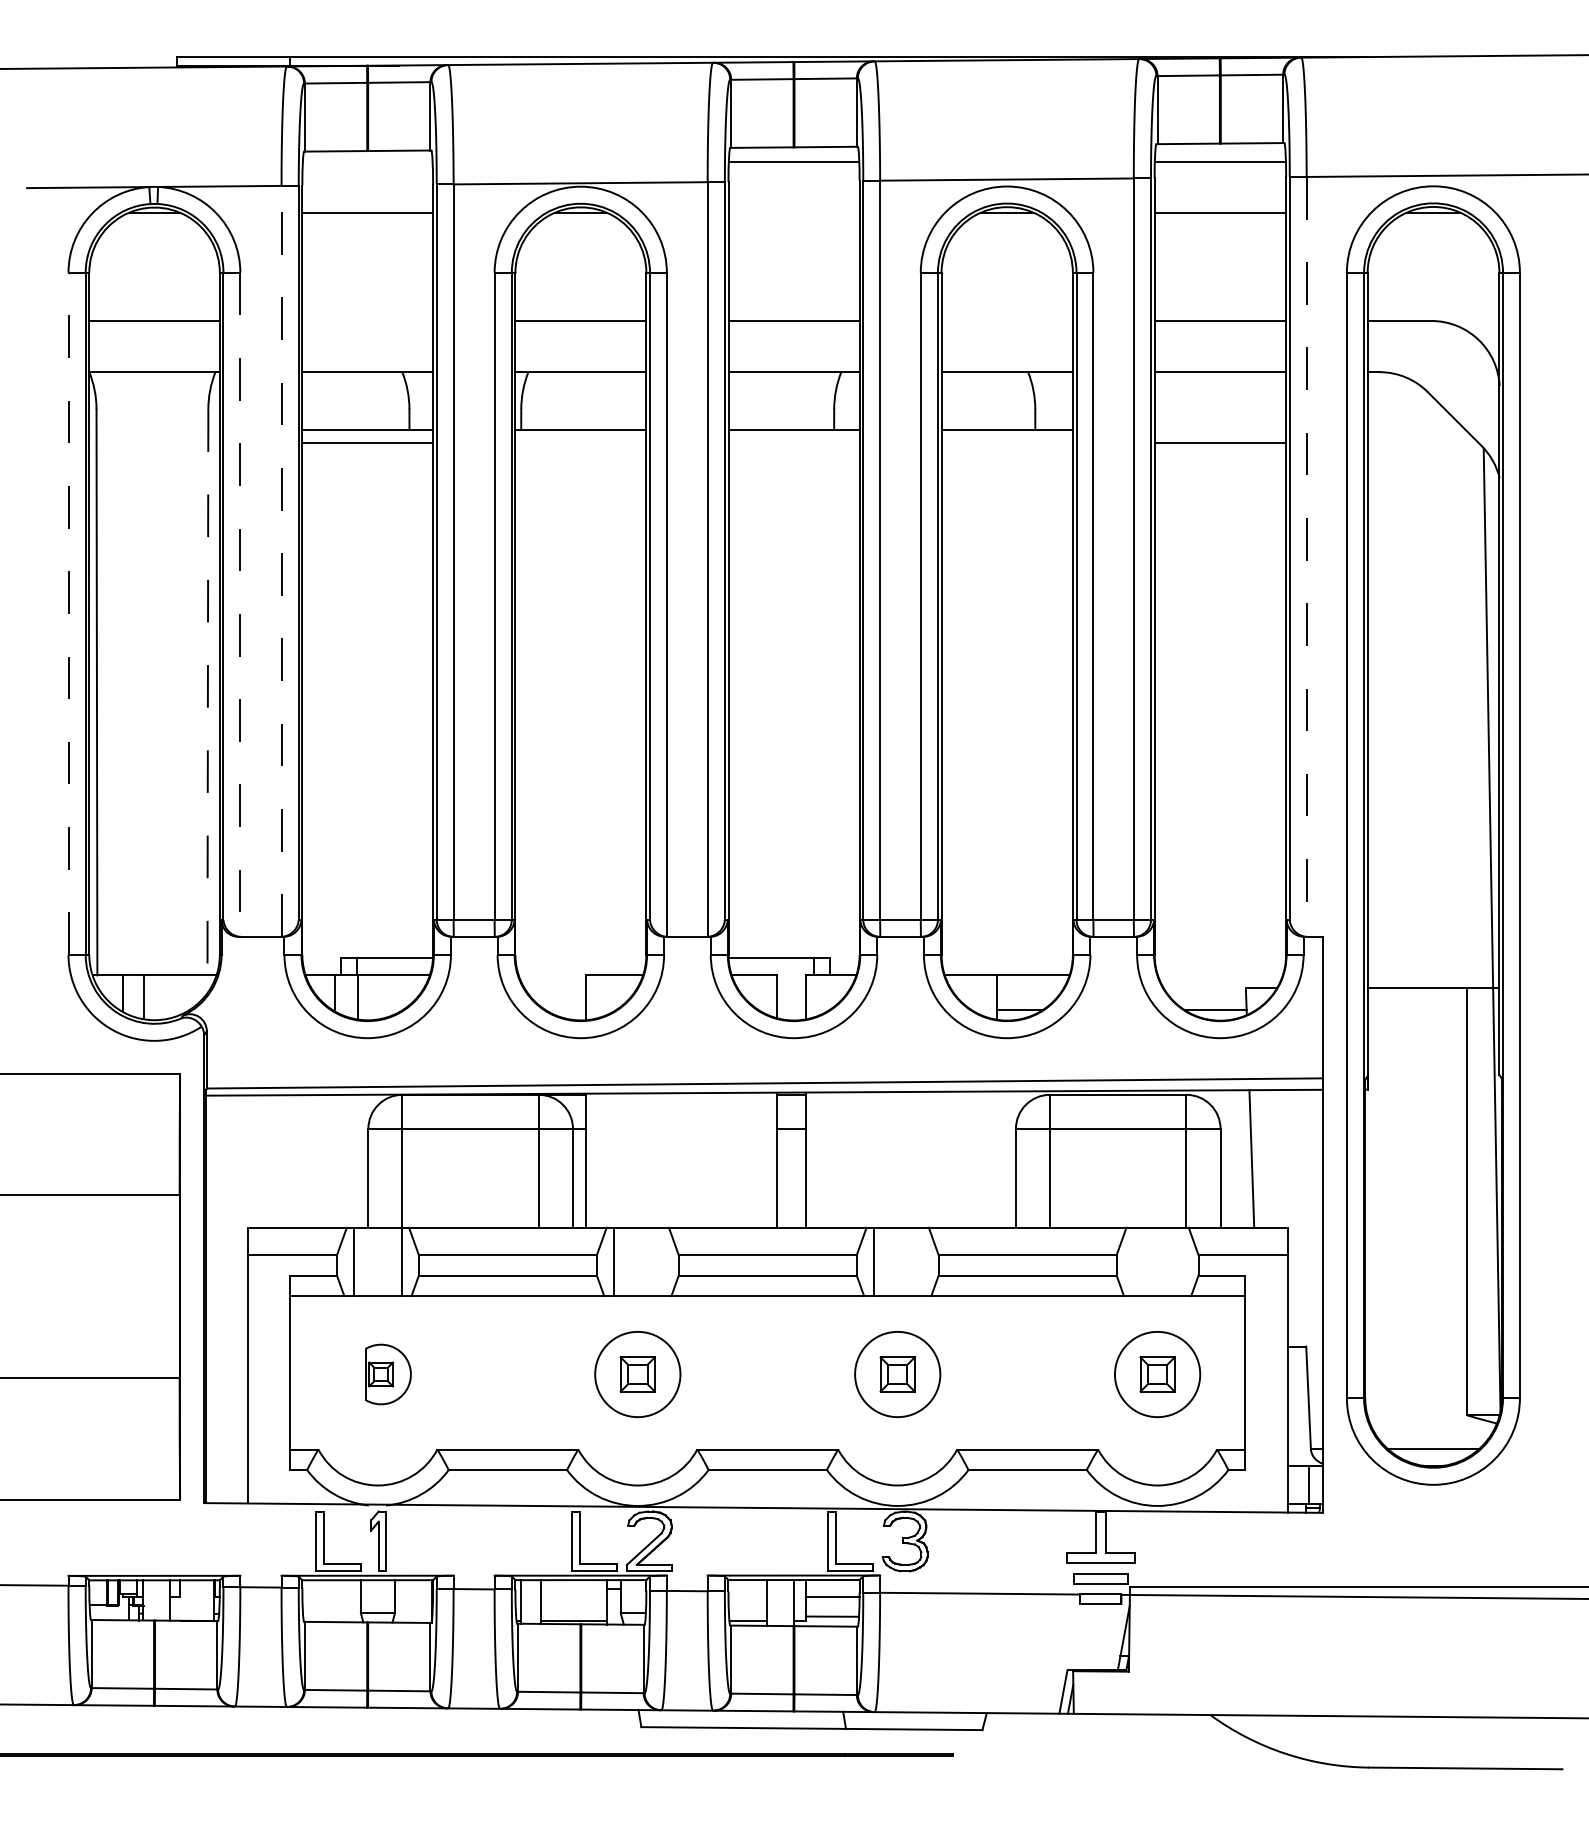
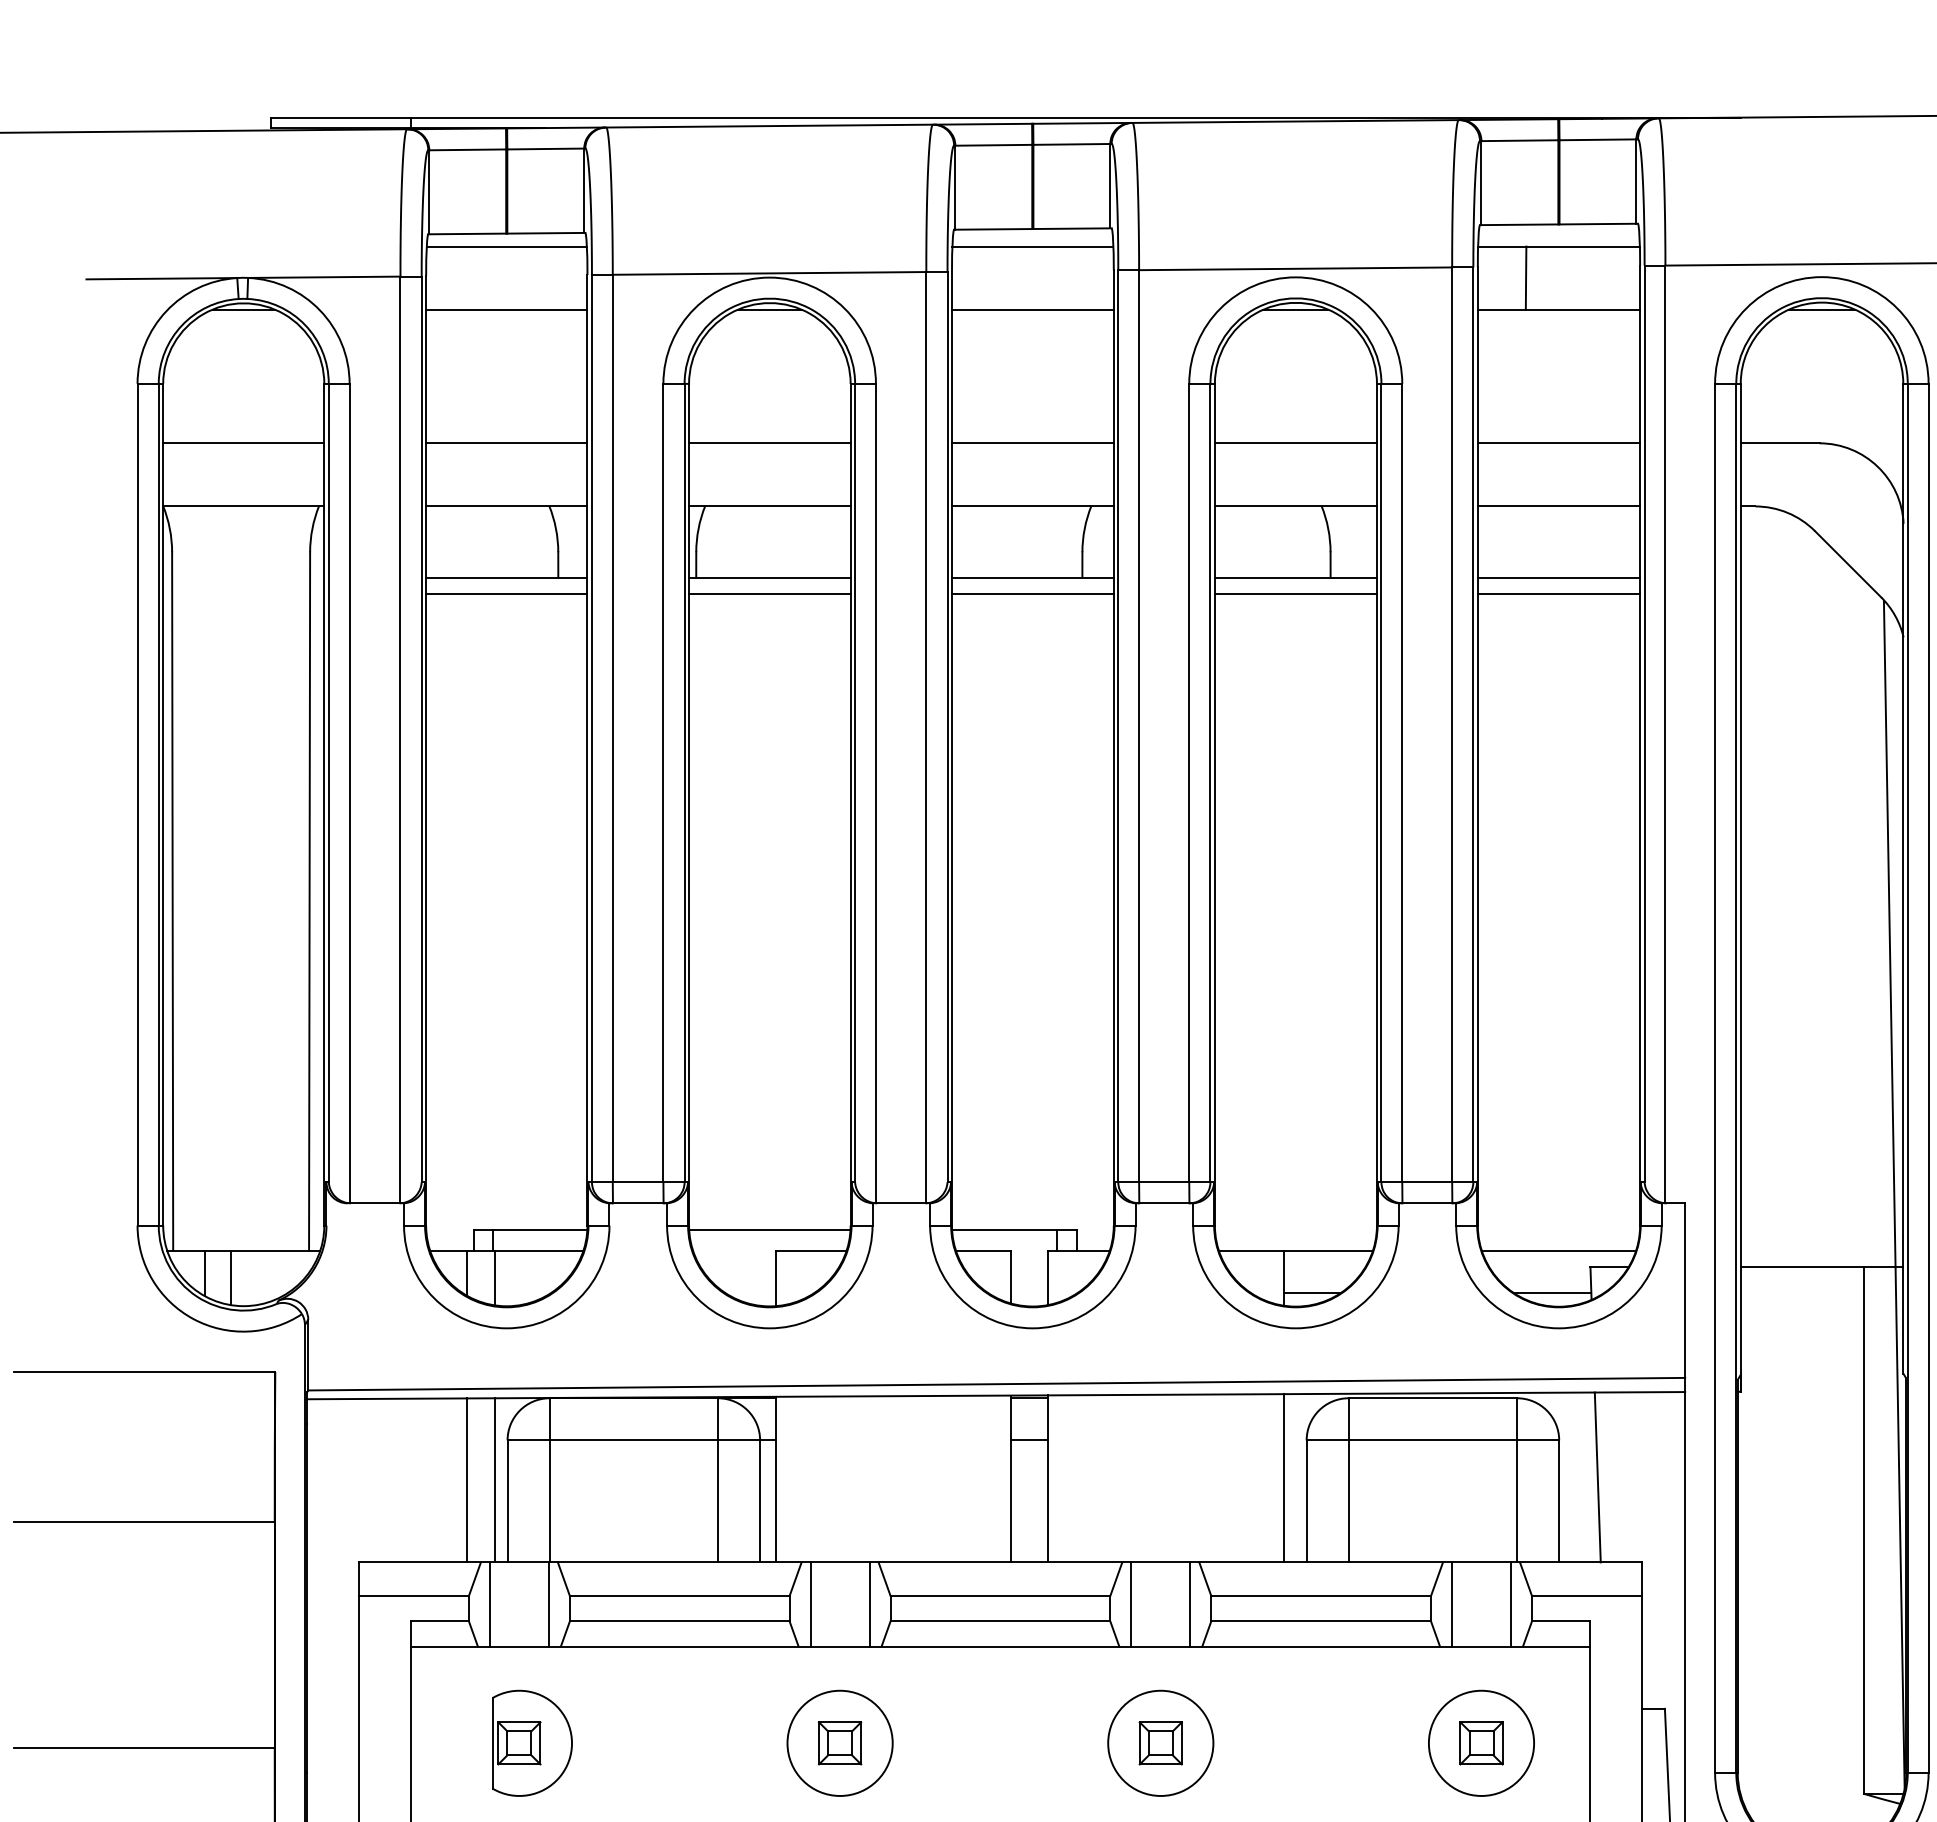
line: (367, 161) -> (506, 246), added
line: (1193, 186) -> (1525, 277), added
line: (793, 212) -> (1032, 309), added
line: (367, 321) -> (506, 443), added
line: (1006, 321) -> (1295, 443), added
line: (1220, 429) -> (1559, 577), added
line: (580, 443) -> (769, 594), added
line: (793, 443) -> (1032, 594), added
line: (1006, 443) -> (1295, 594), added
line: (1306, 556) -> (1665, 733), dashed -> solid
line: (281, 560) -> (400, 738), dashed -> solid
line: (240, 605) -> (349, 794), dashed -> solid
line: (68, 613) -> (137, 804), dashed -> solid
line: (207, 692) -> (309, 901), dashed -> solid
line: (580, 958) -> (769, 1230), added
line: (1219, 975) -> (1557, 1250), added
line: (997, 1159) -> (1283, 1478), added
line: (335, 1160) -> (467, 1479), added
line: (358, 1160) -> (495, 1479), added
line: (661, 1261) -> (869, 1603), added
line: (921, 1261) -> (1190, 1603), added
line: (1133, 1261) -> (1451, 1603), added
line: (1181, 1261) -> (1510, 1603), added
part: (388, 1374) -> (532, 1743), size x1.43

